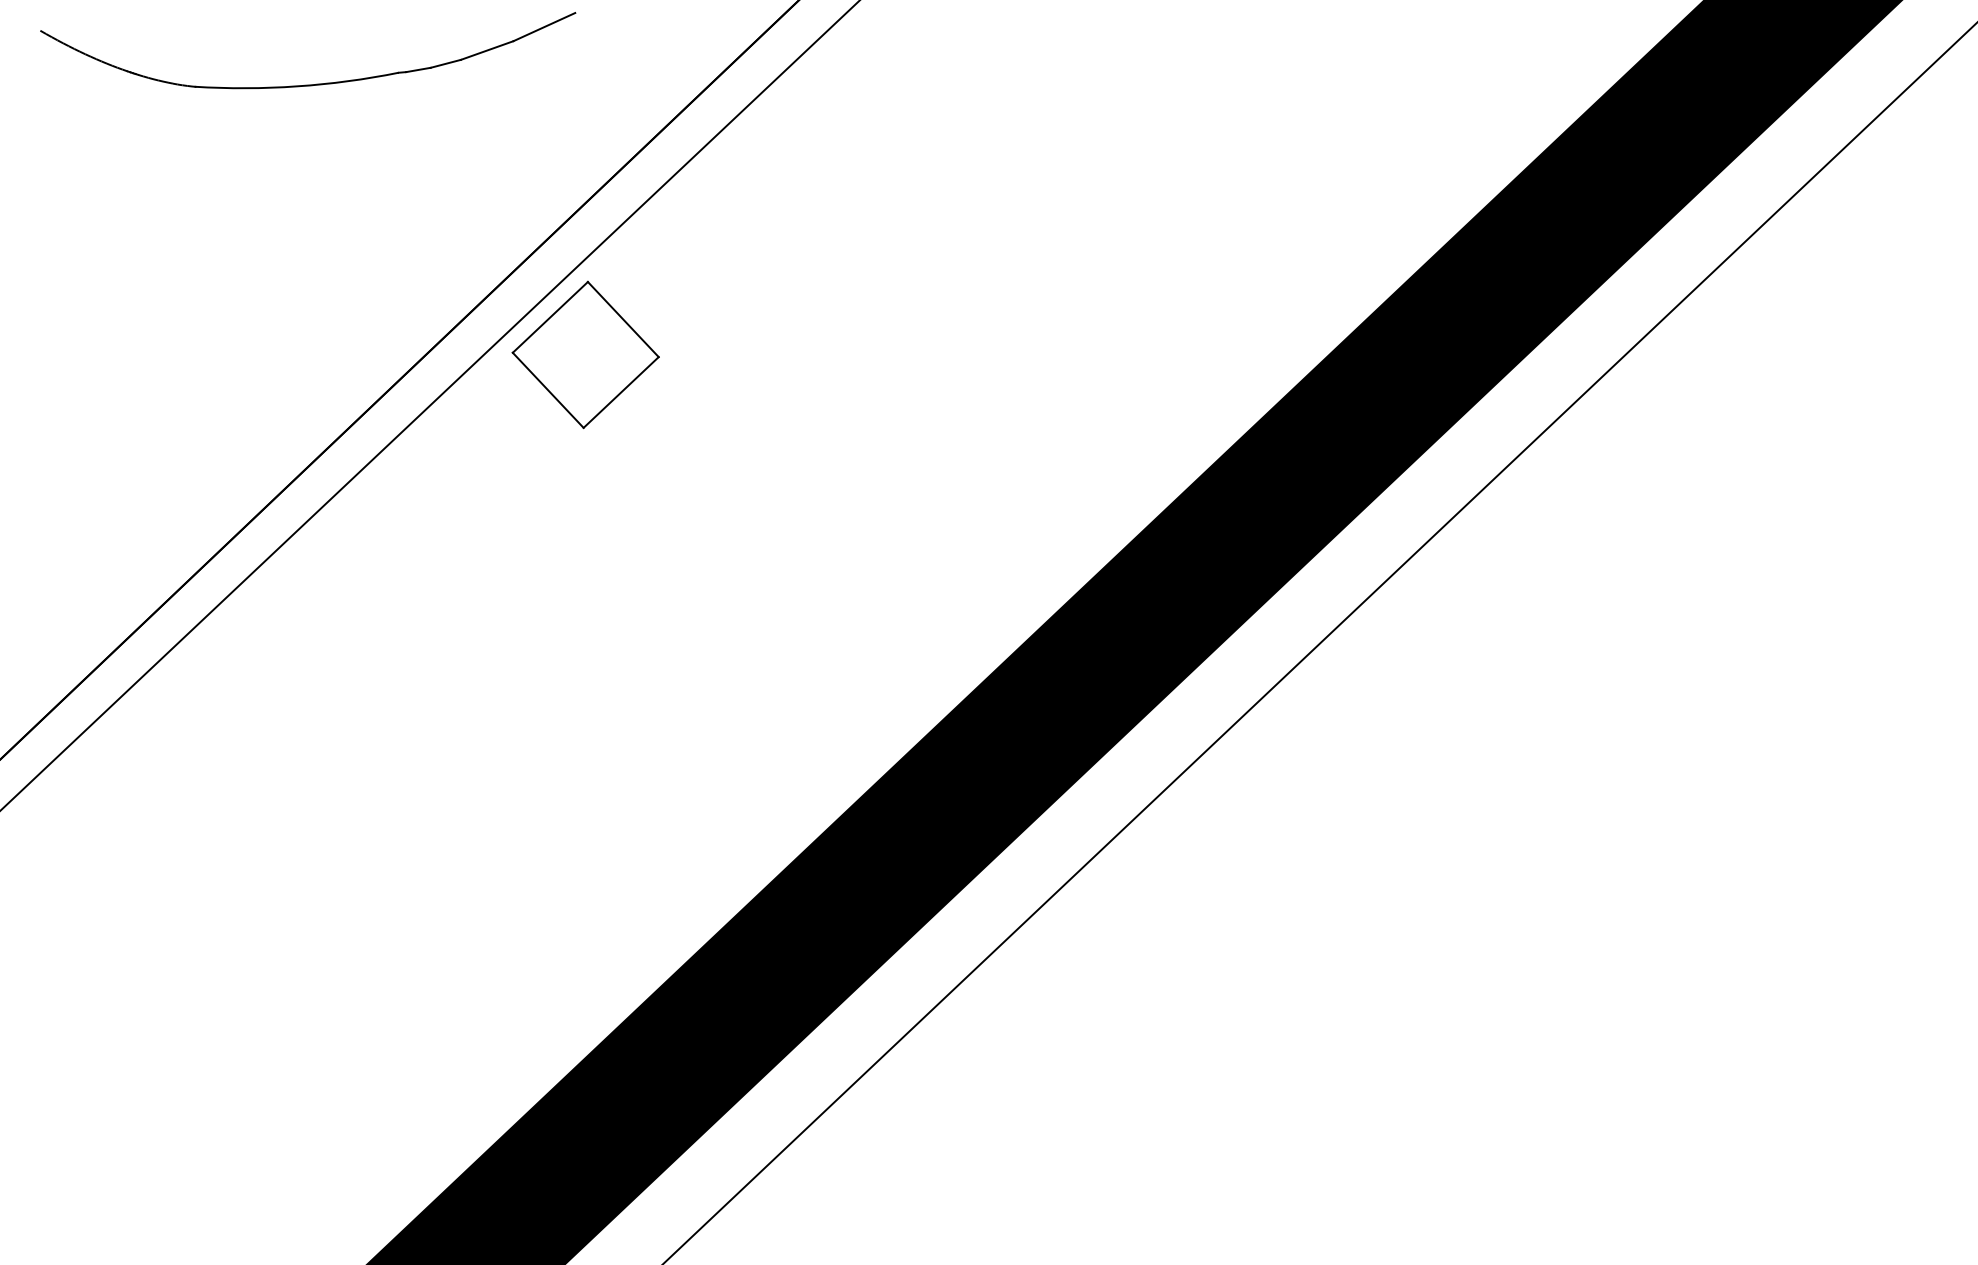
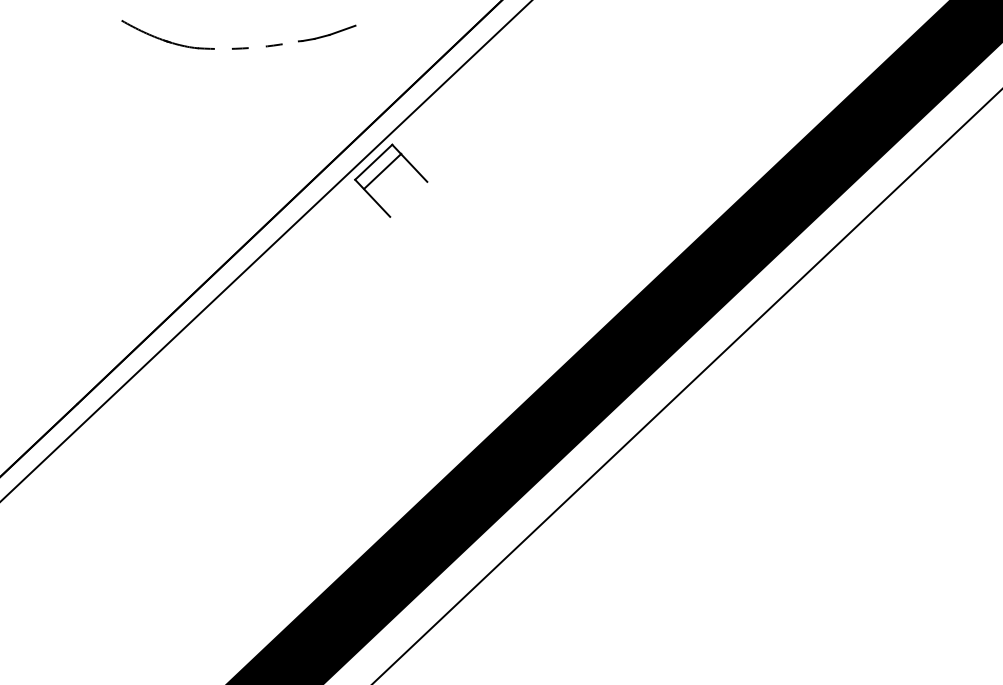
line: (543, 26) -> (370, 18), removed
arc: (296, 87) -> (248, 48), solid -> dashed
line: (620, 390) -> (382, 170), moved

